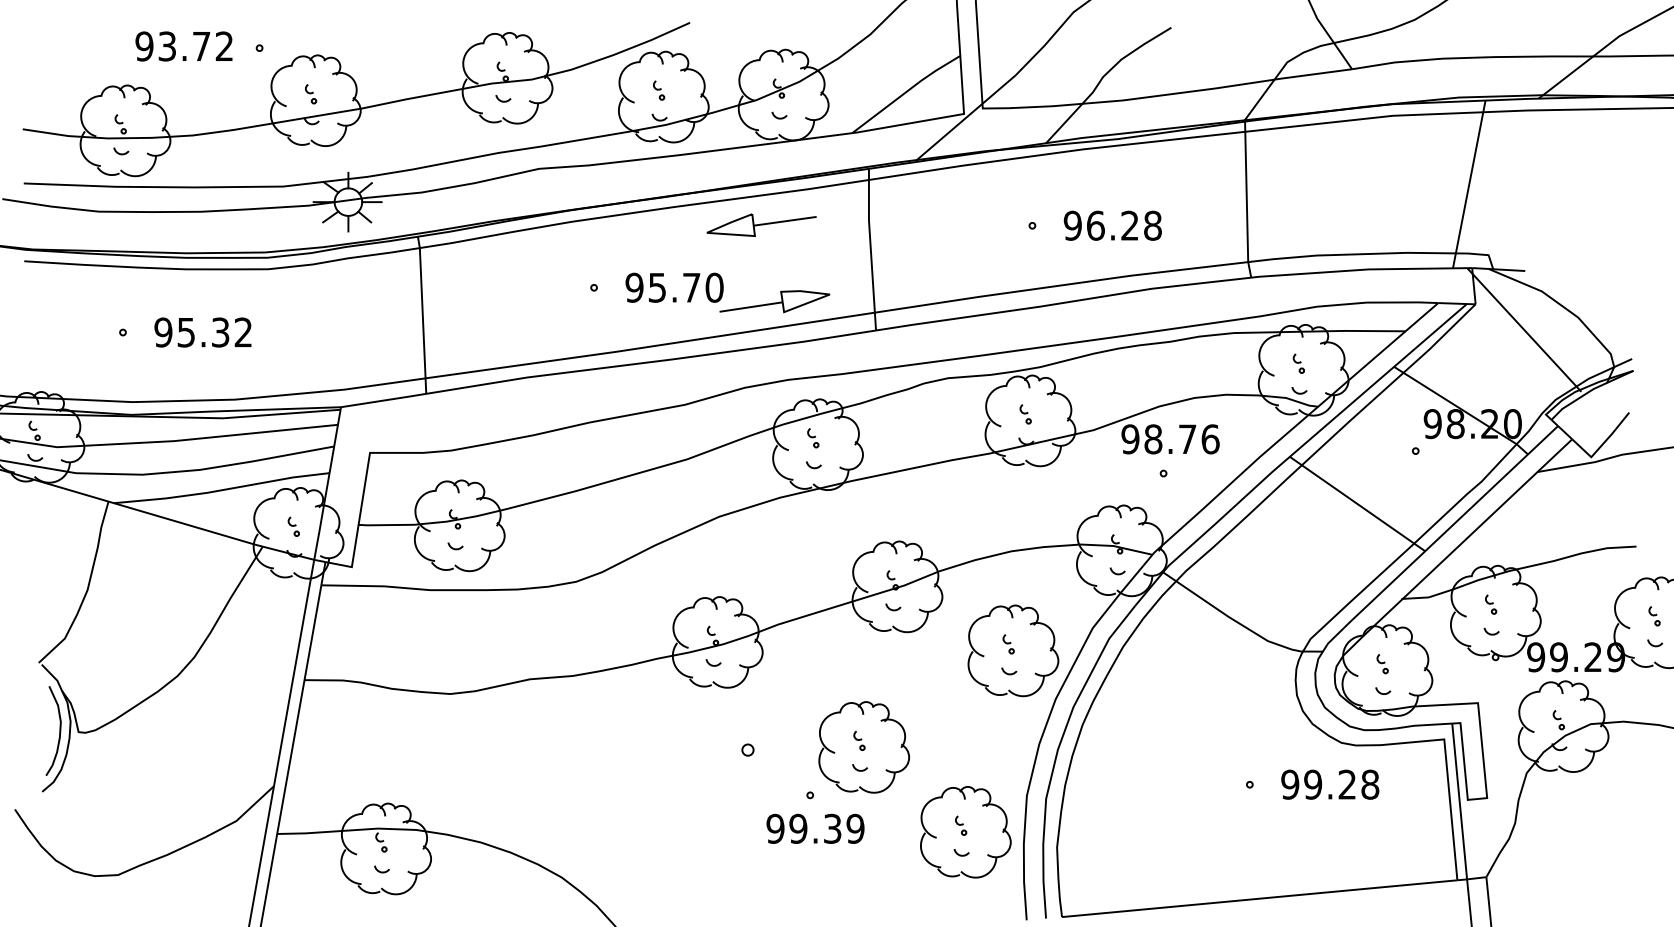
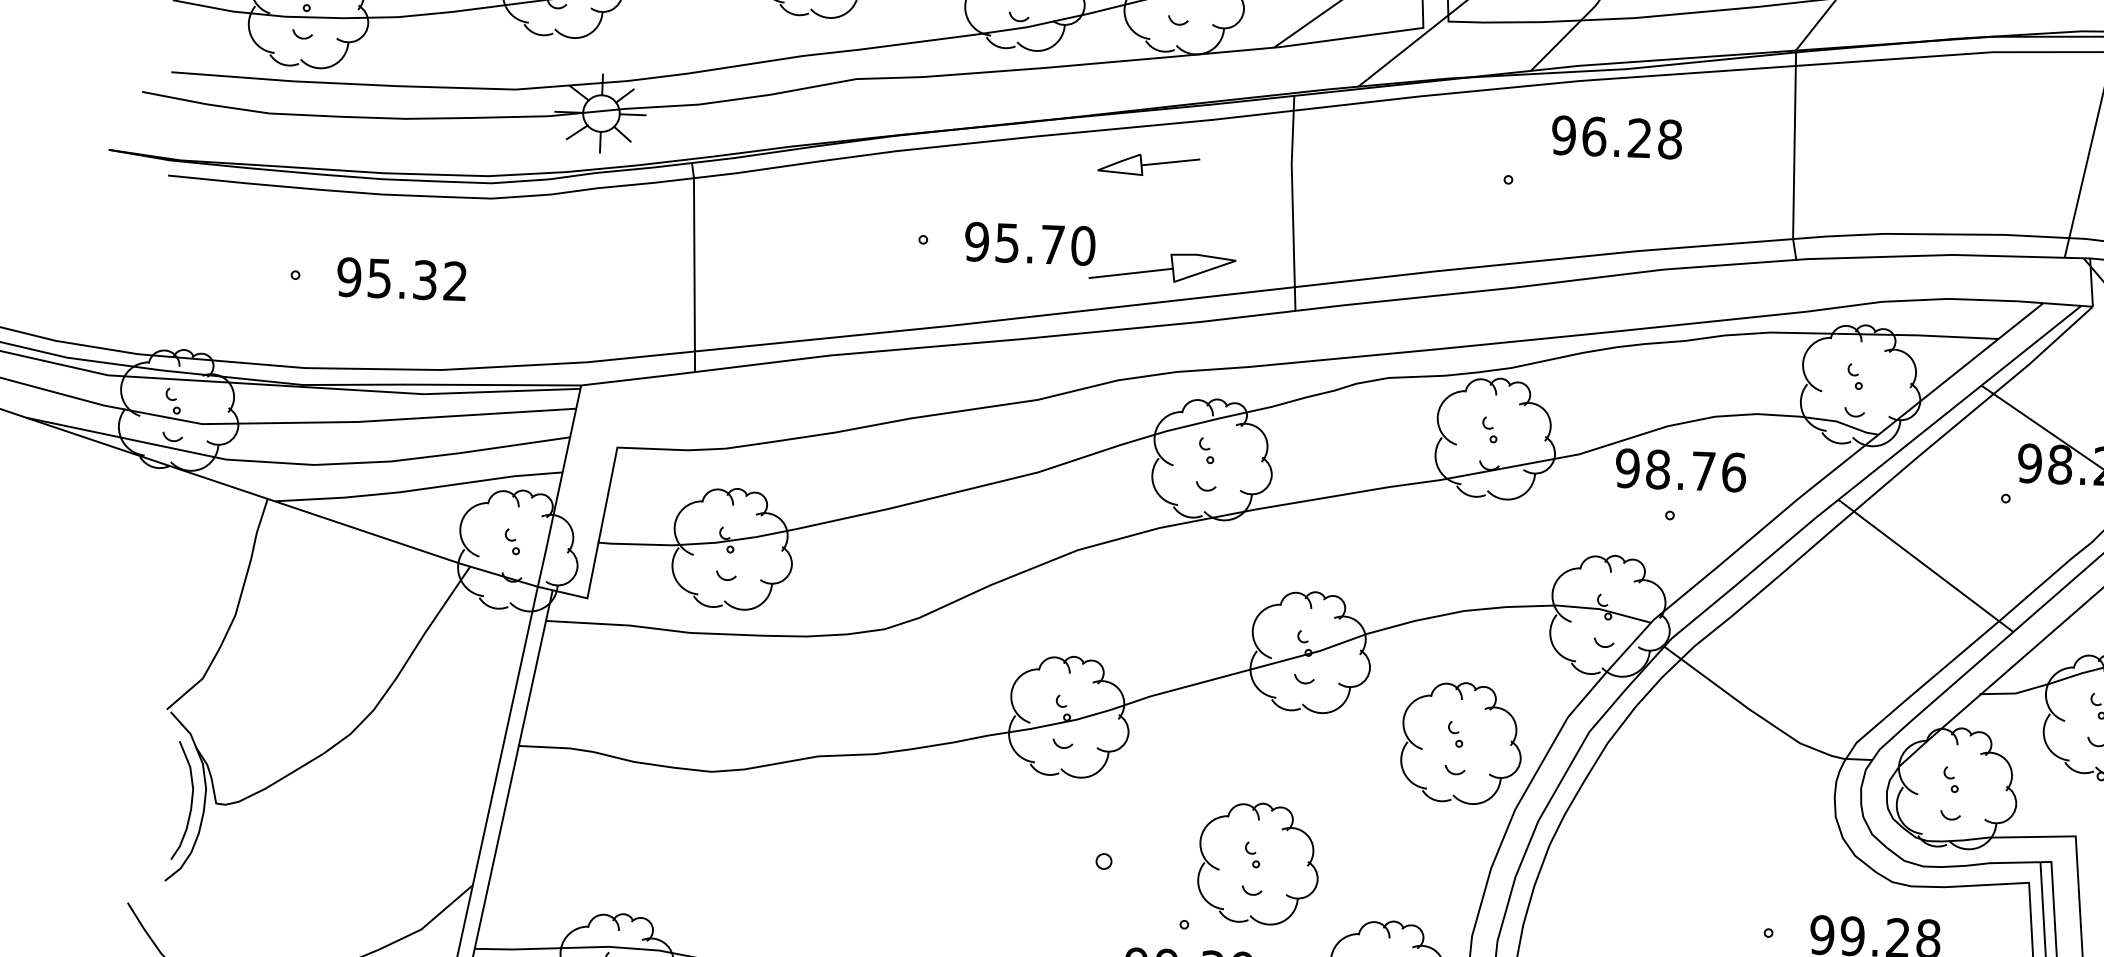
part: (761, 224) -> (1148, 164), size x0.7
text: (1112, 225) -> (1616, 137), moved

